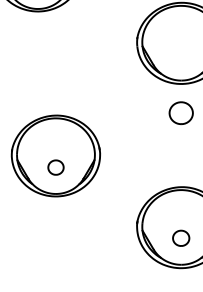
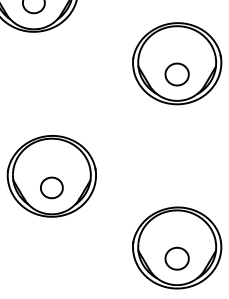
part: (180, 113) -> (176, 74), moved
part: (55, 167) -> (51, 187), size x1.43
part: (180, 238) -> (176, 258), size x1.43

